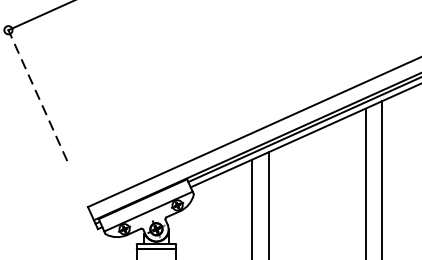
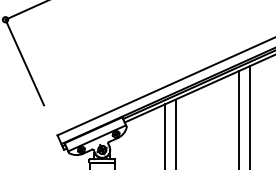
line: (37, 94) -> (24, 61), dashed -> solid

